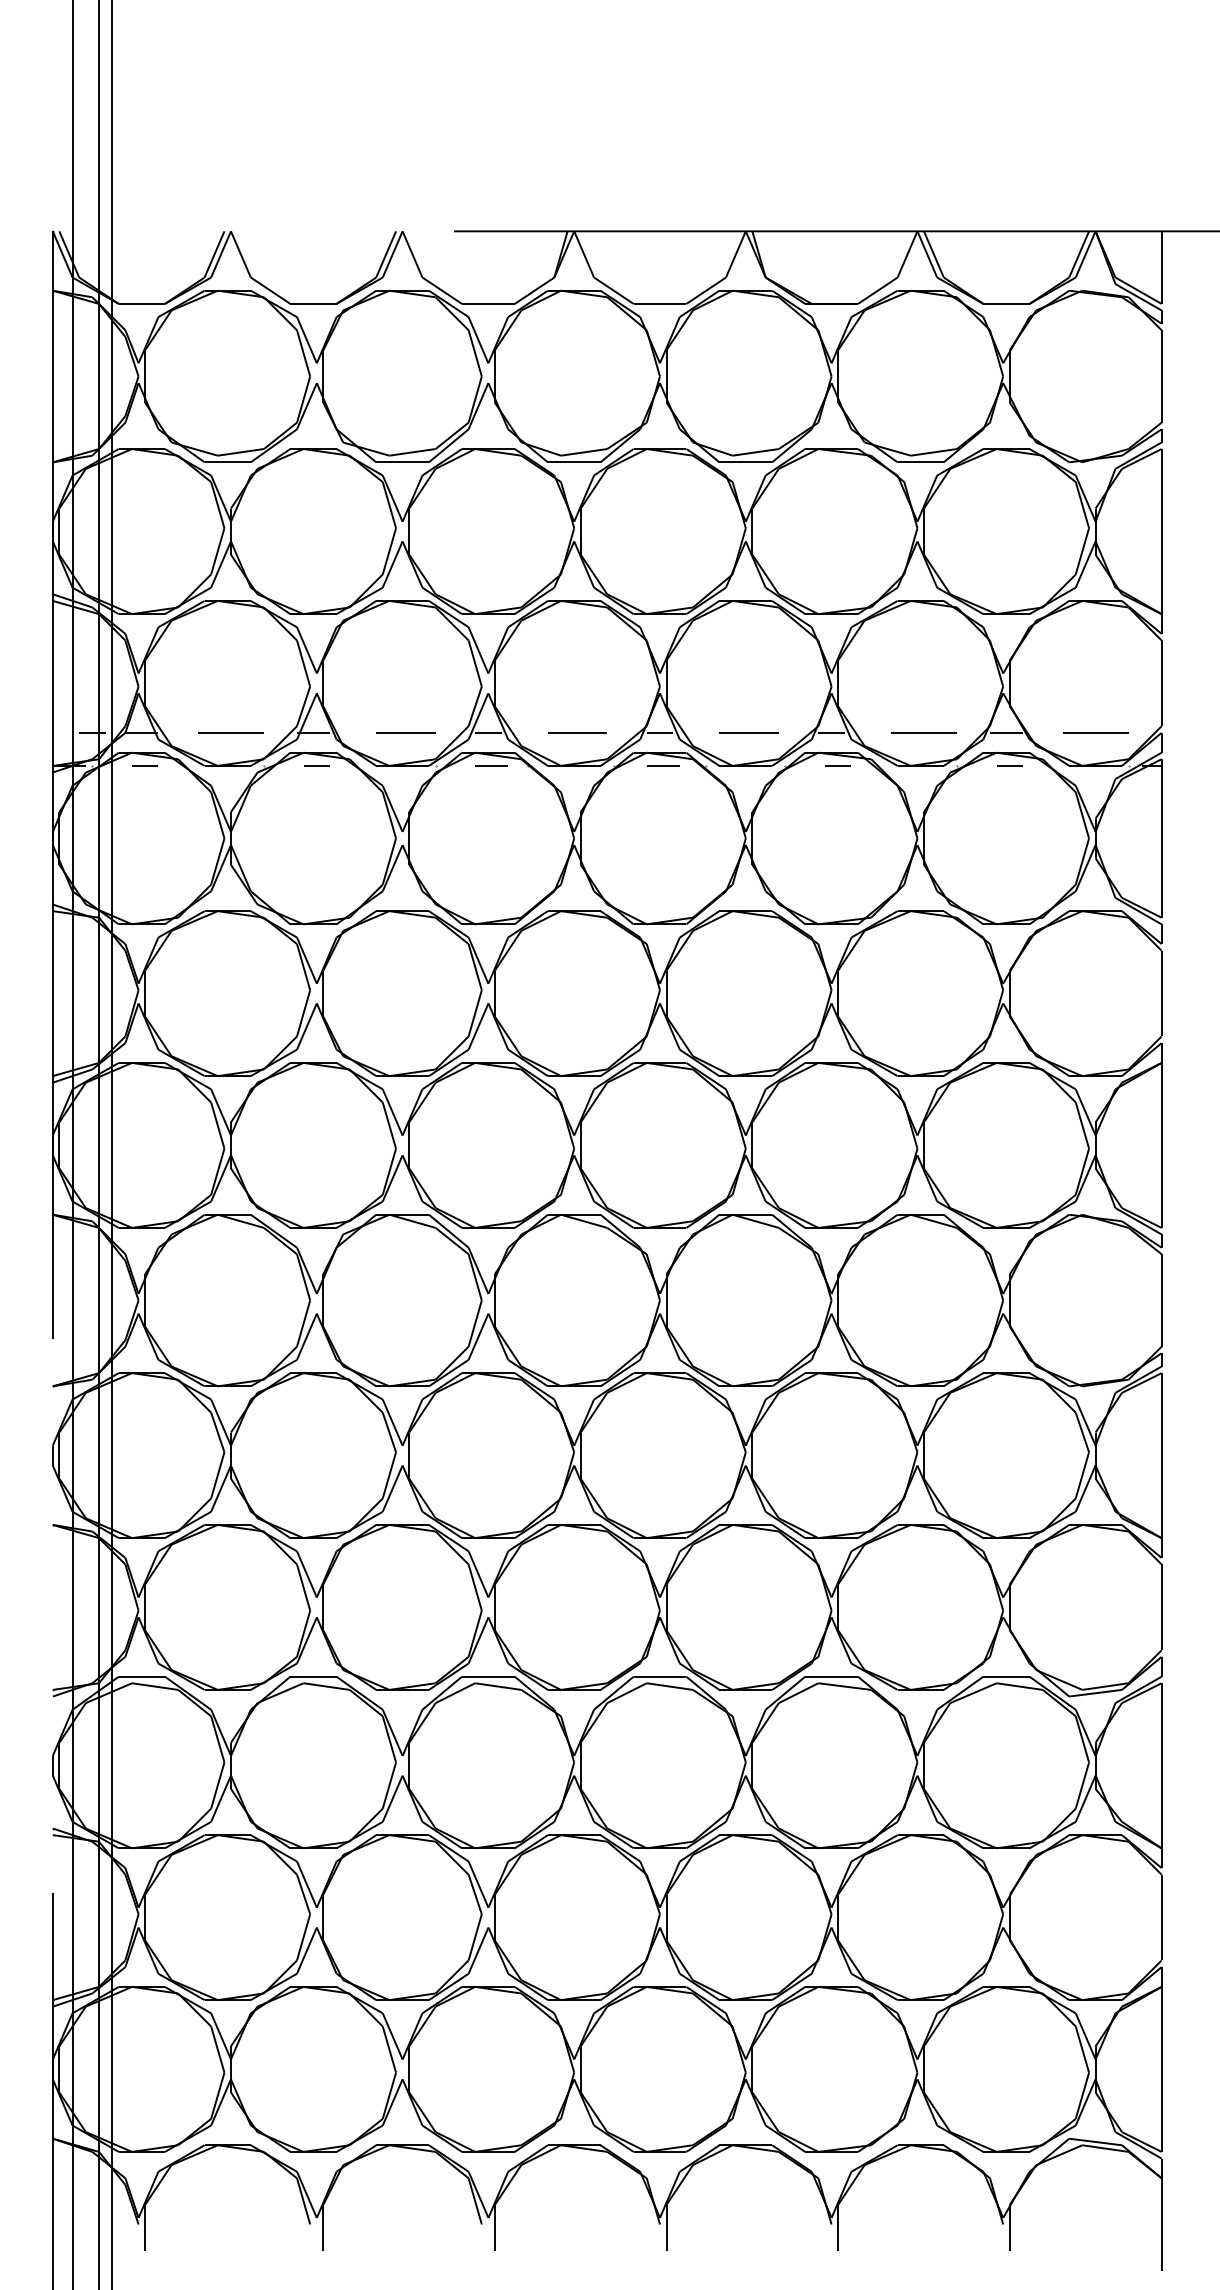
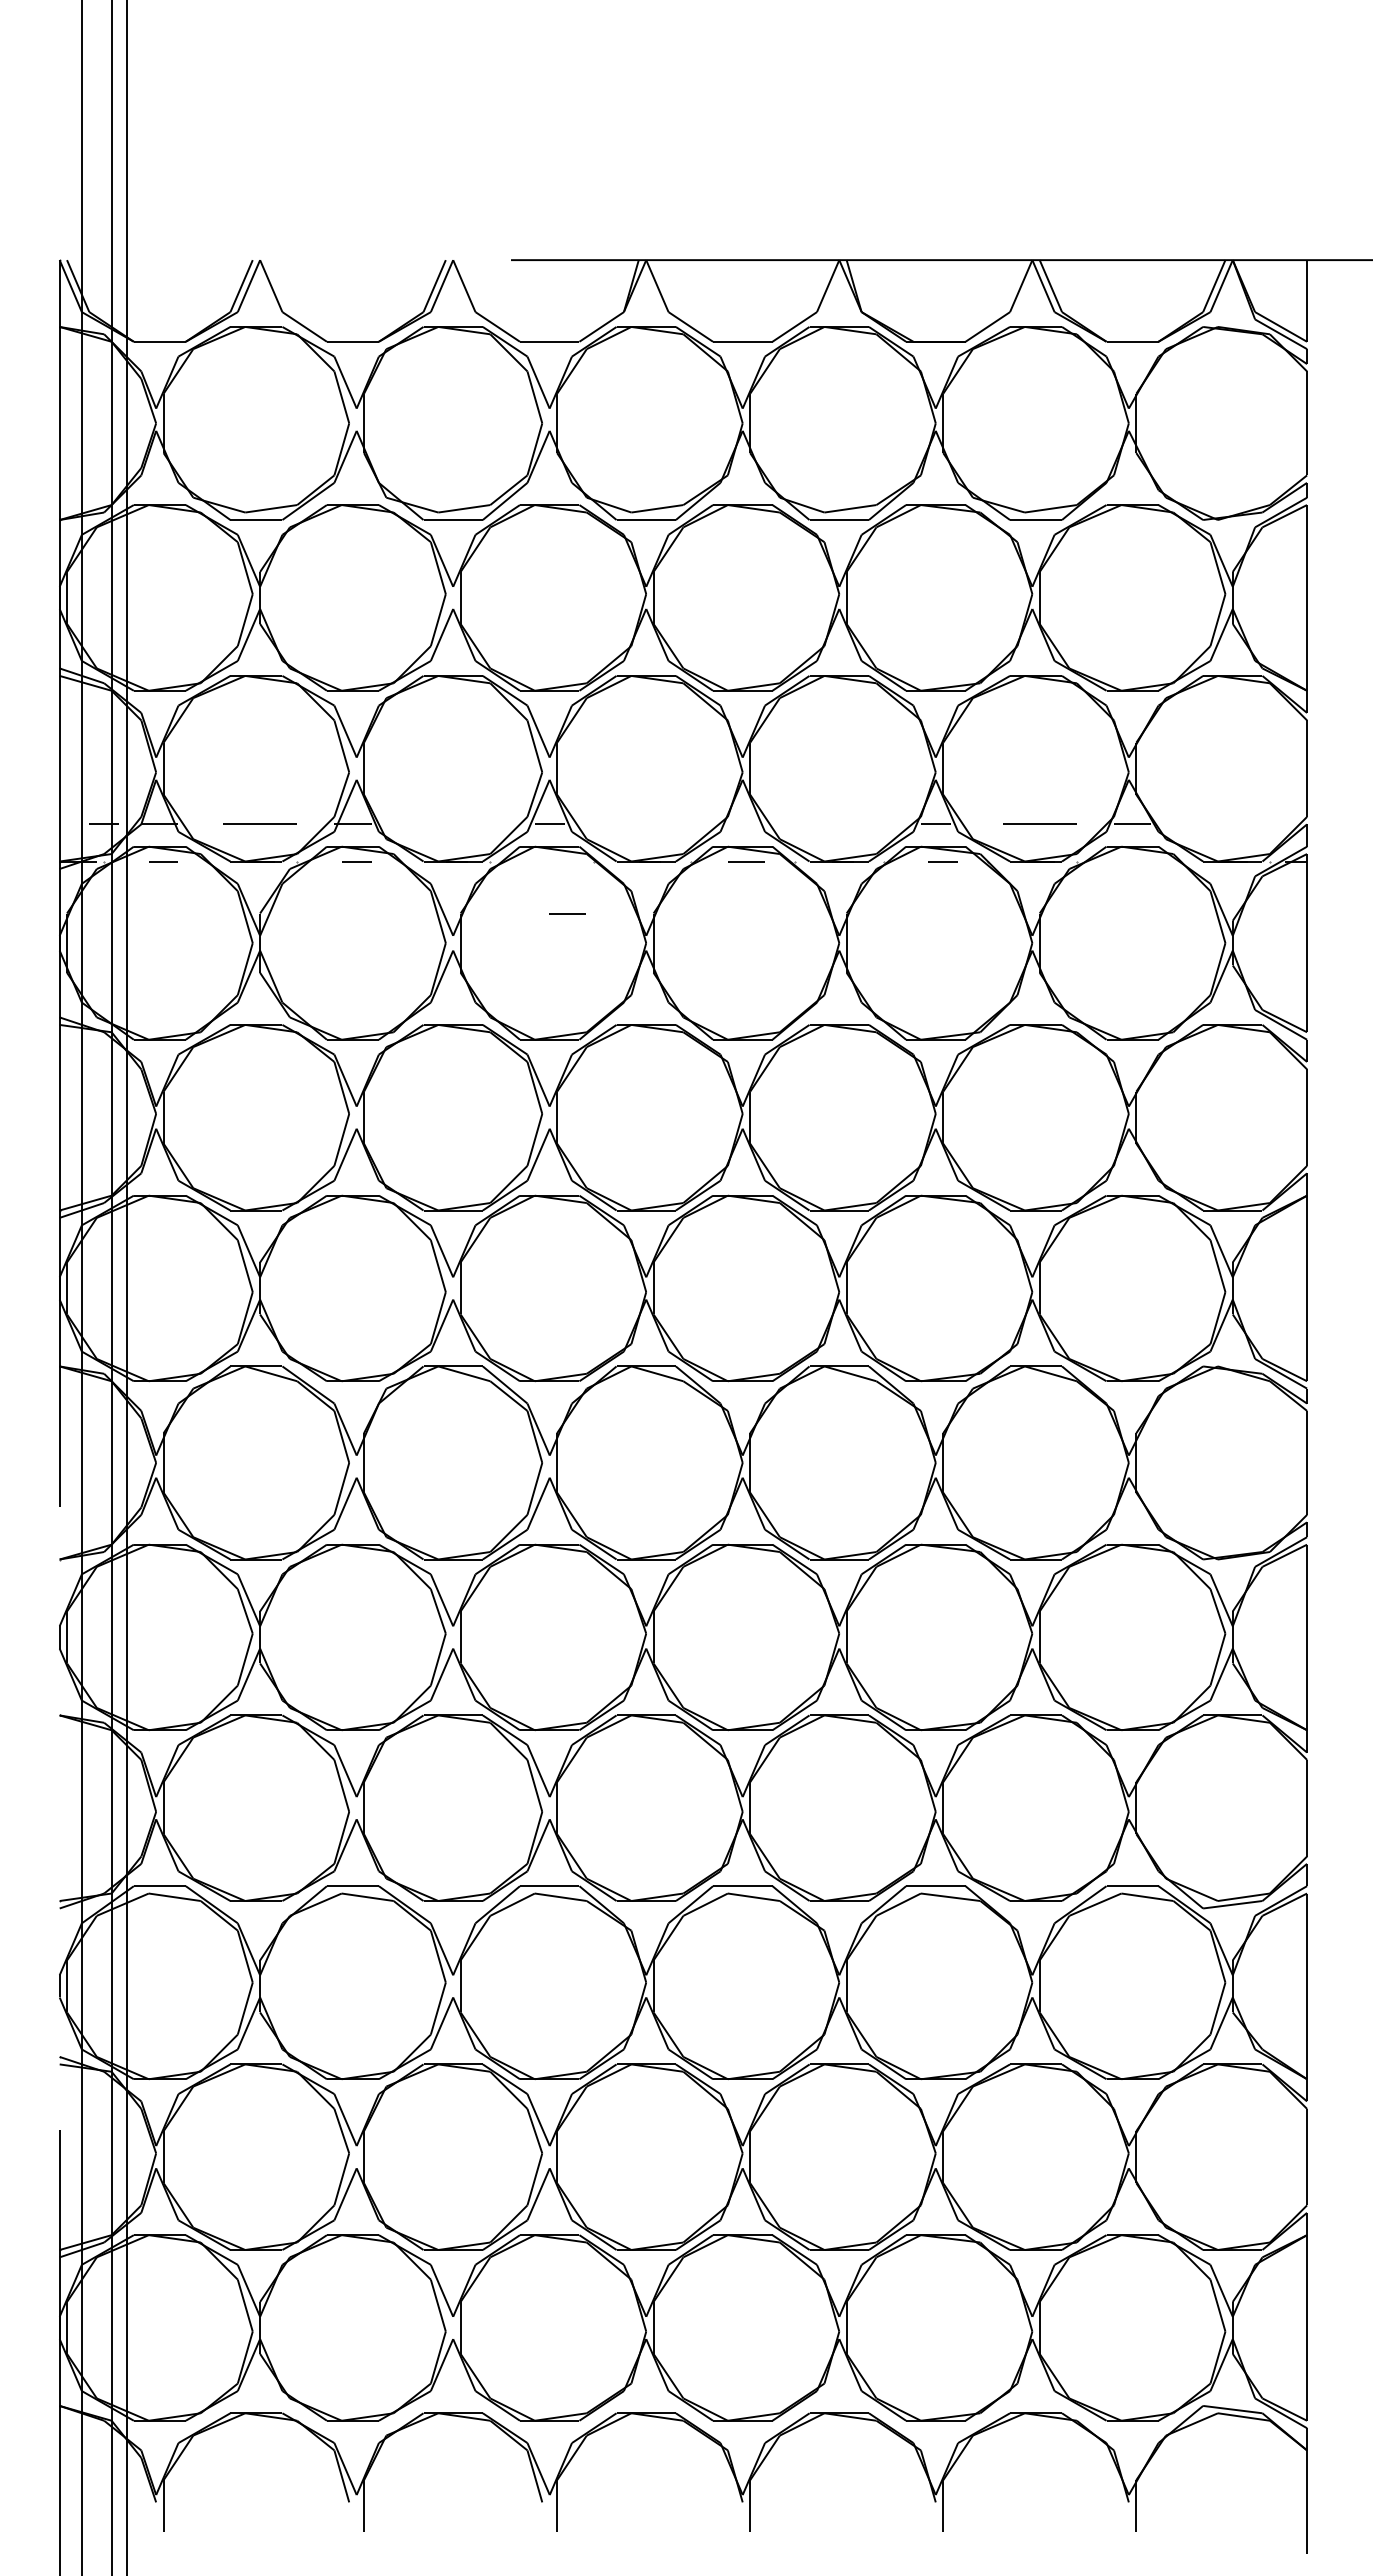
line: (405, 732) -> (456, 823), removed
line: (577, 732) -> (649, 823), removed
line: (659, 732) -> (742, 824), removed
line: (748, 732) -> (842, 824), removed
line: (1095, 732) -> (1232, 824), removed
line: (491, 765) -> (567, 913), moved
line: (1010, 765) -> (1136, 861), removed

